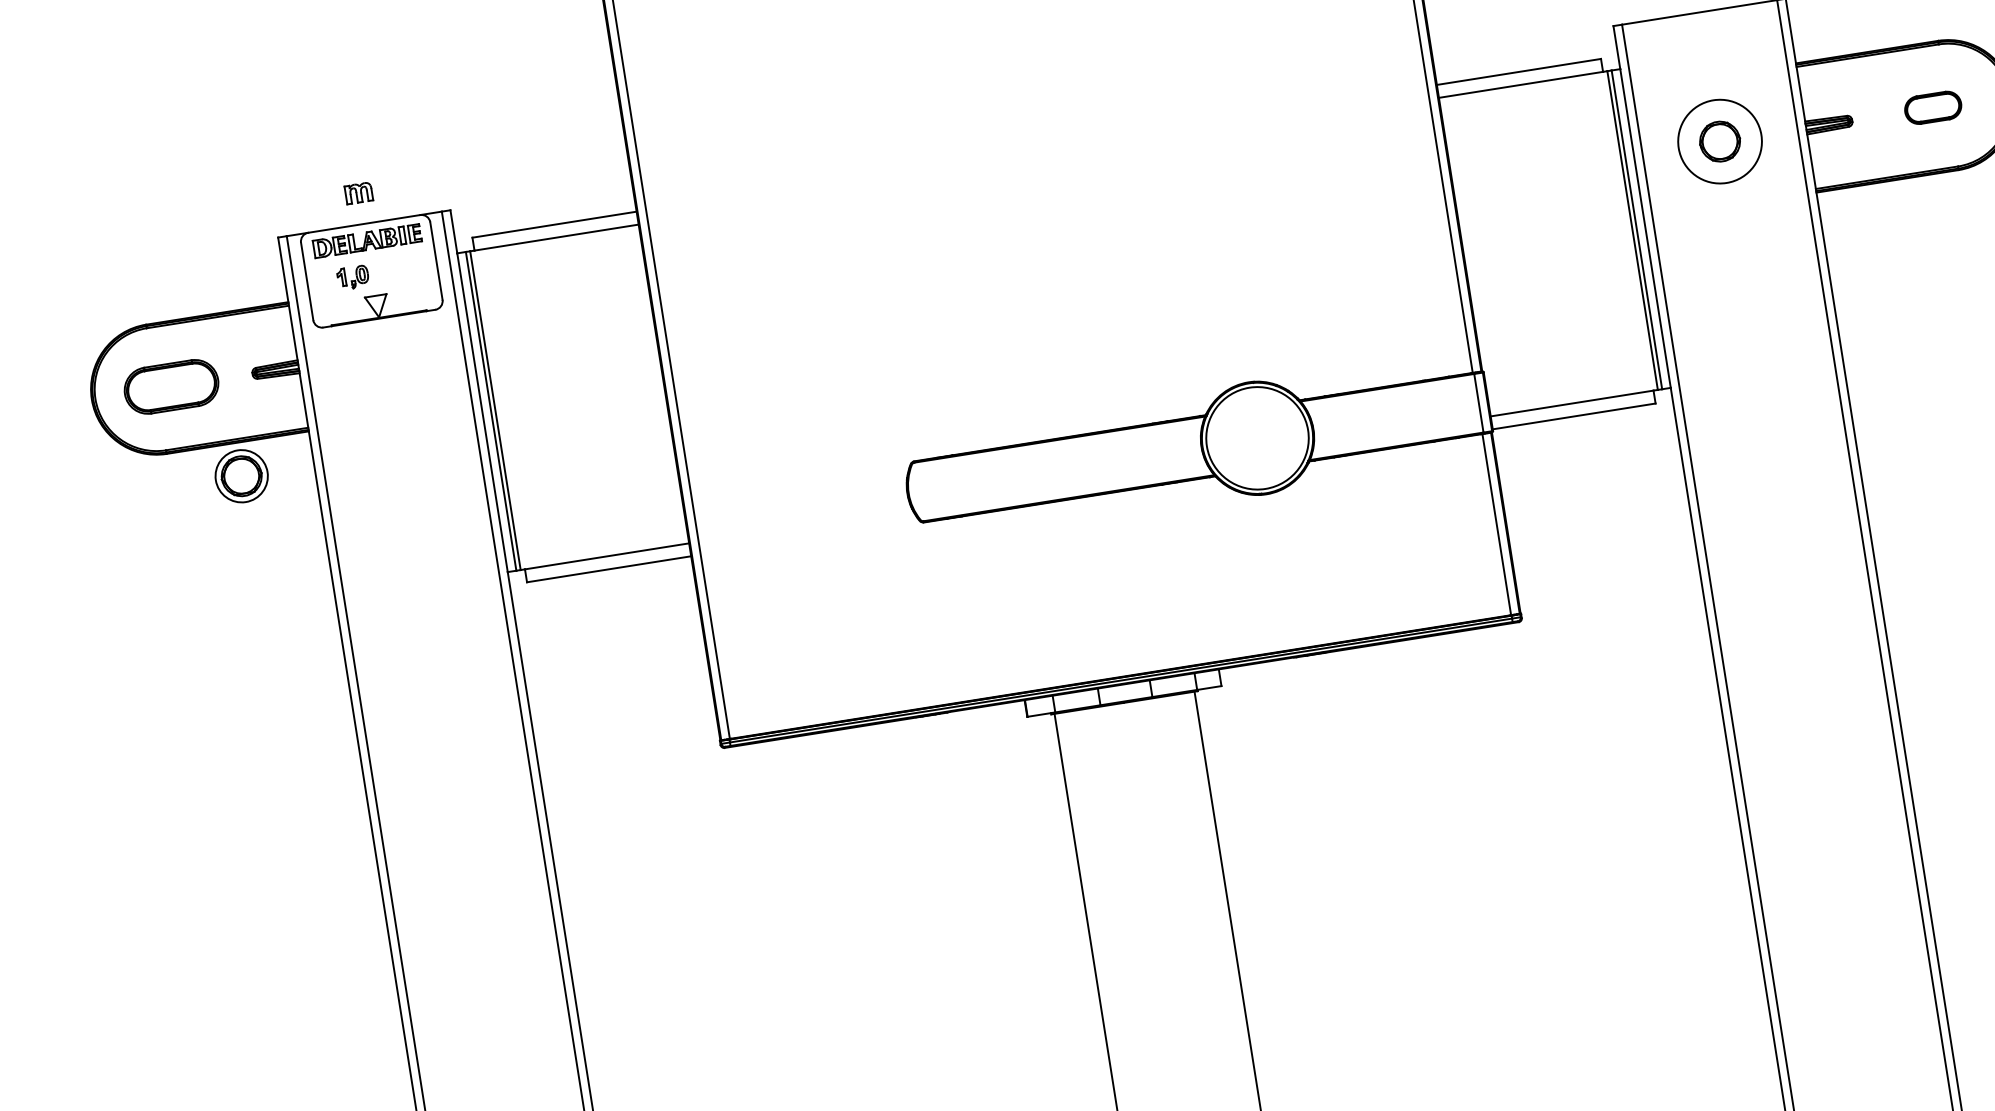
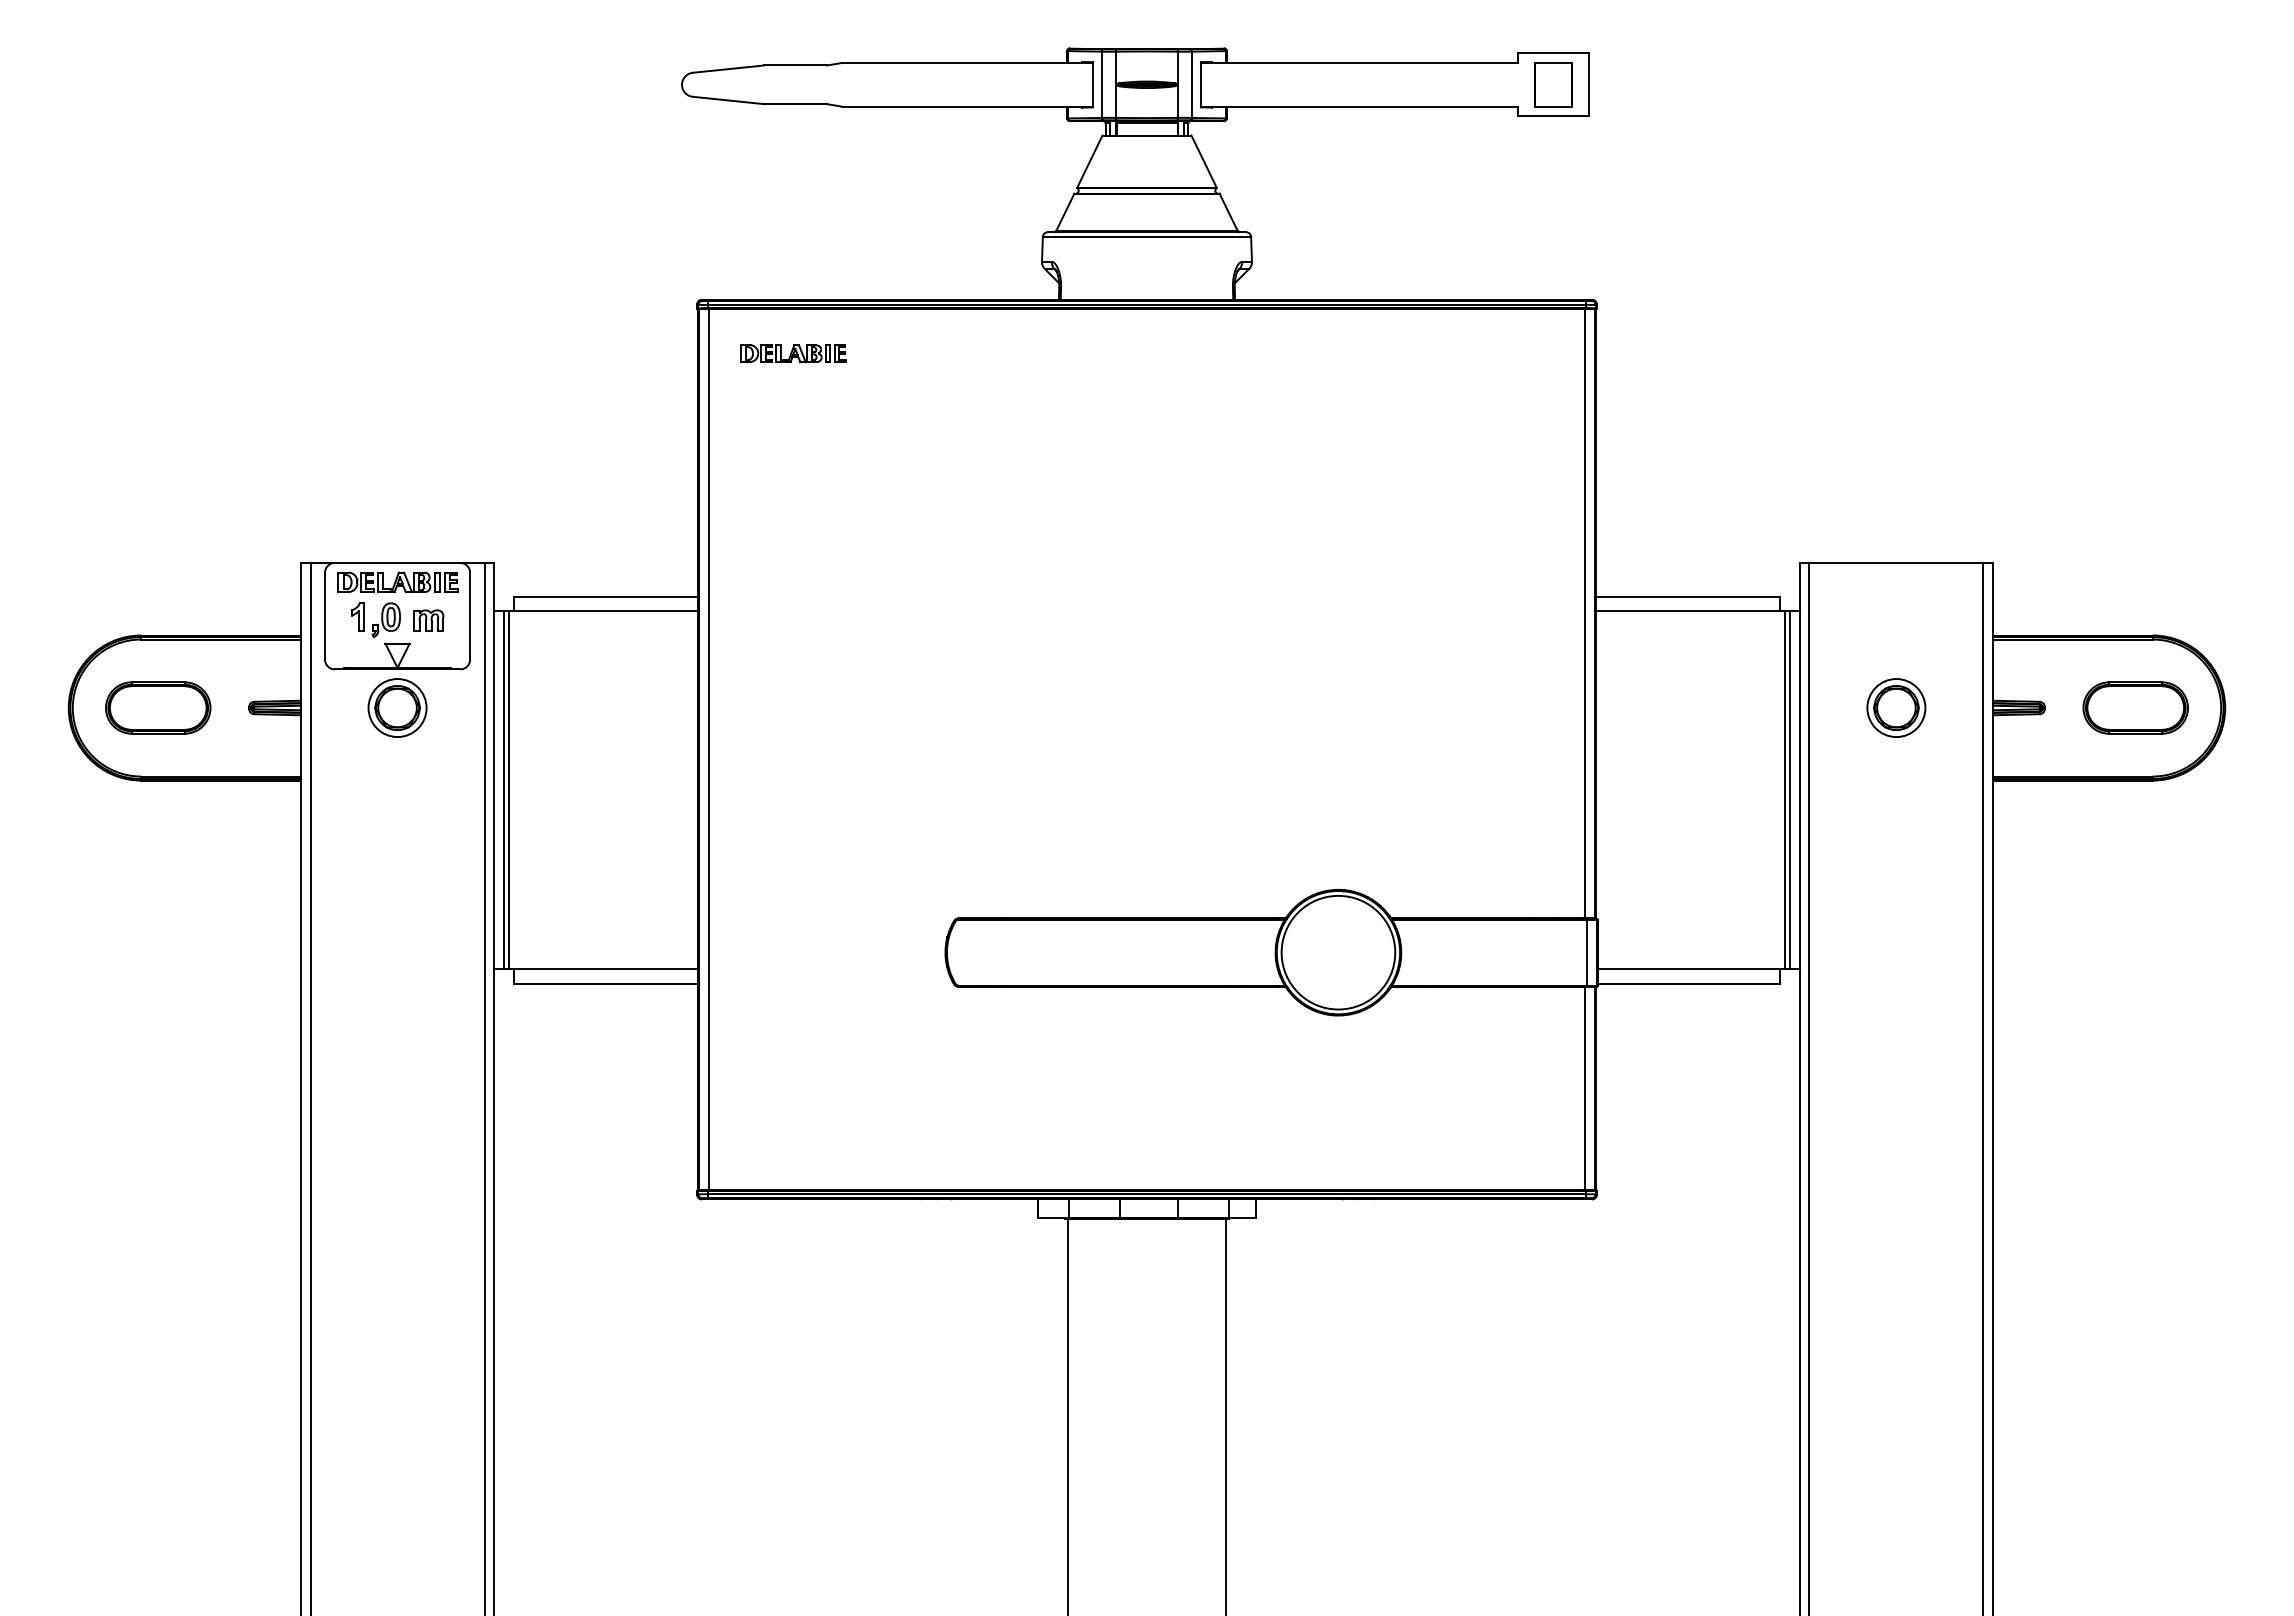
part: (1933, 107) -> (2135, 707), size x1.67
circle: (1720, 142) -> (1896, 708), size x0.62
part: (358, 193) -> (428, 620), moved
part: (352, 277) -> (375, 619), size x1.43
part: (241, 475) -> (397, 707), moved

